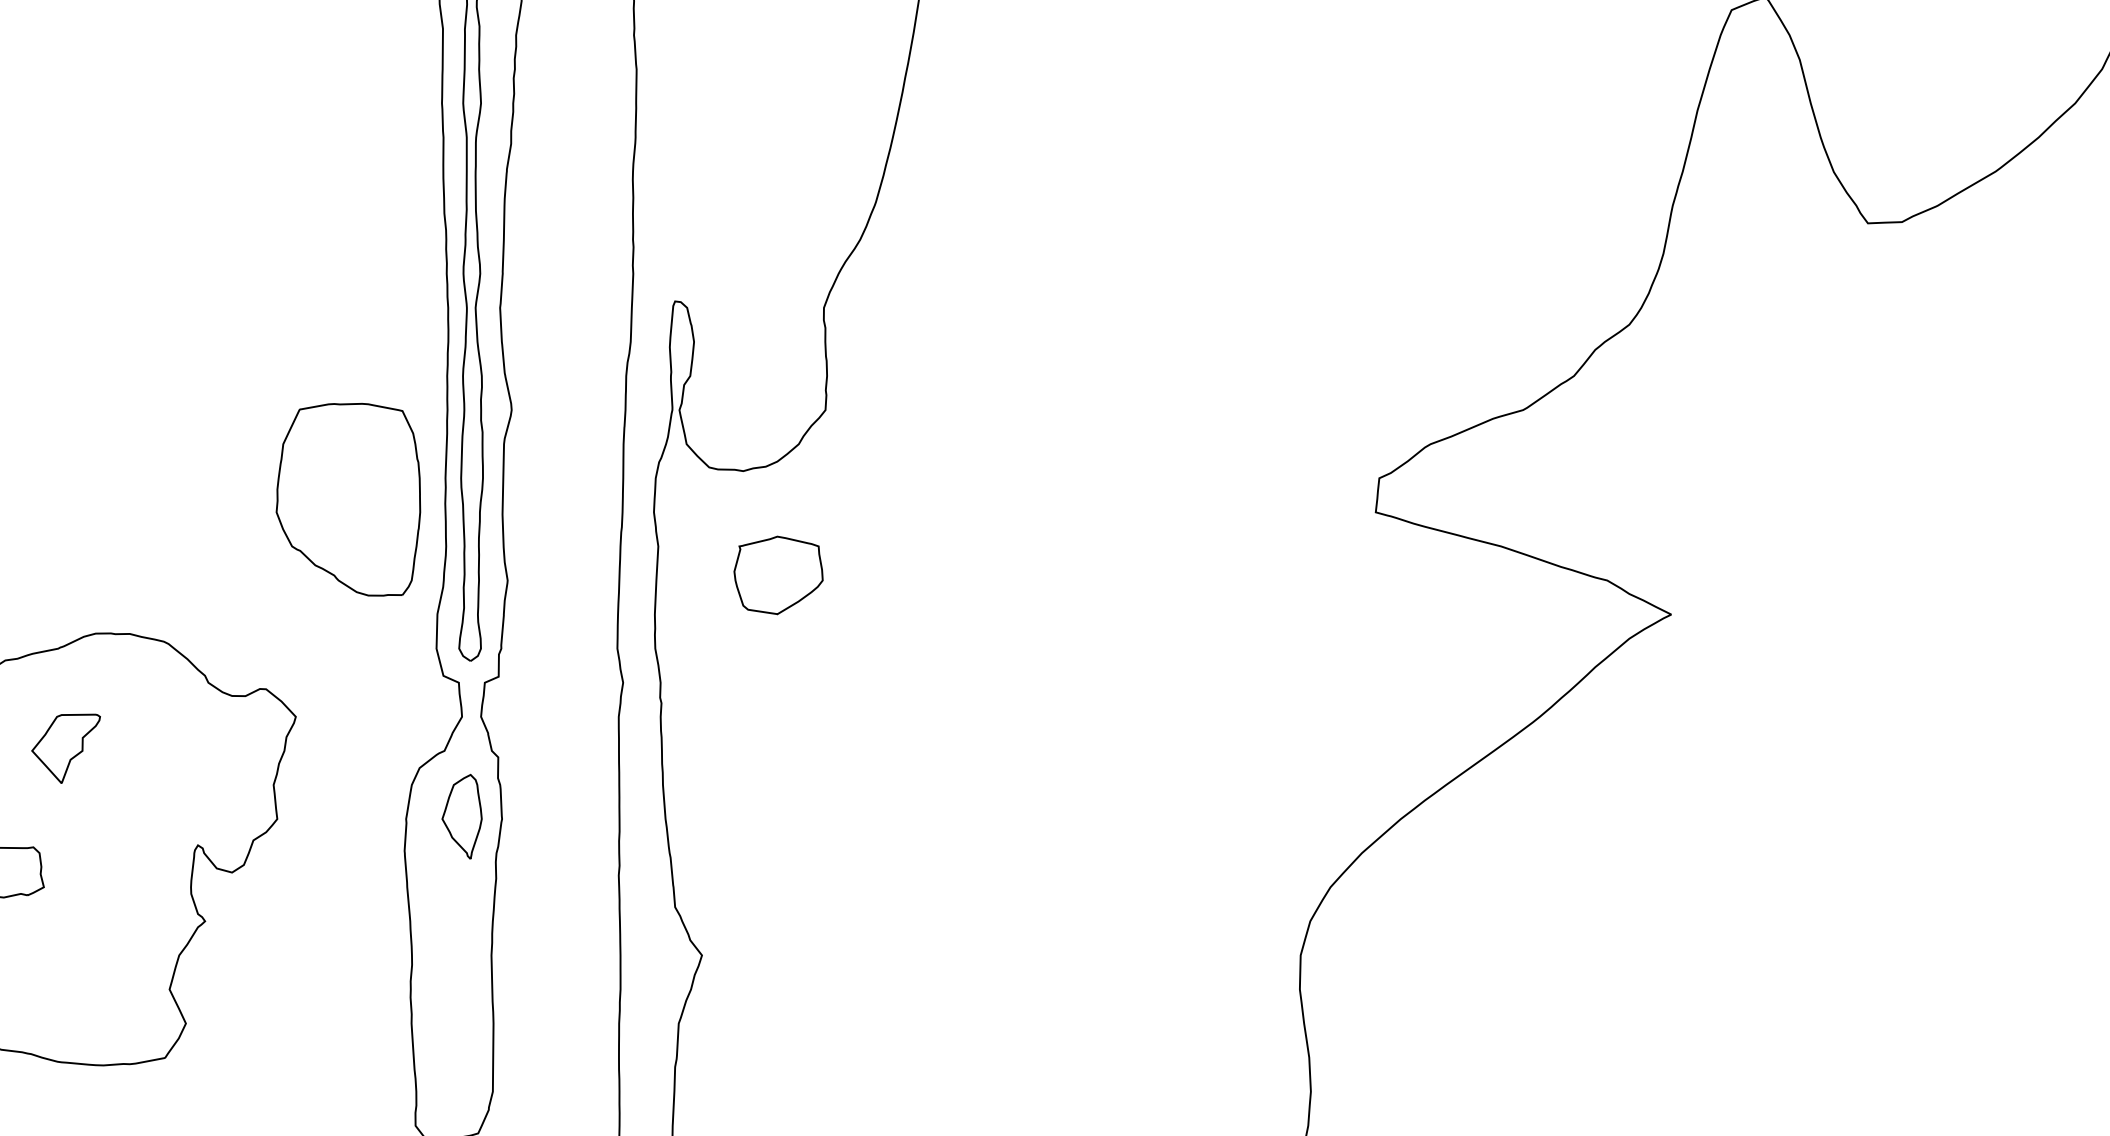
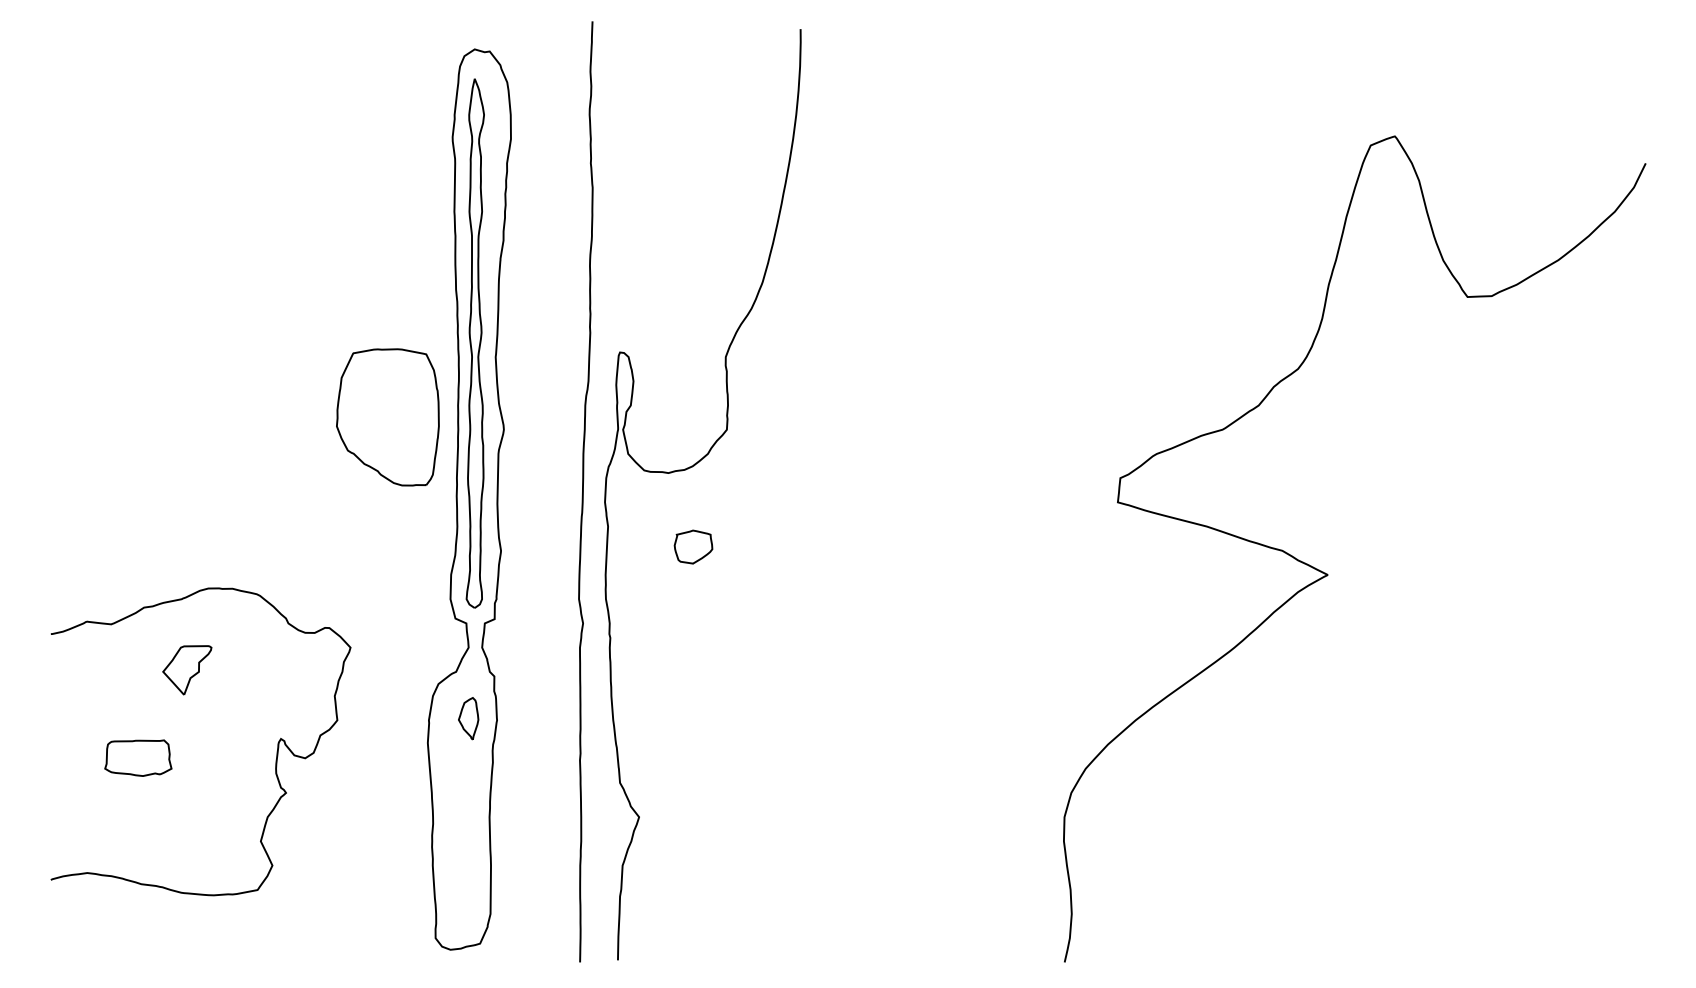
part: (347, 499) -> (387, 417), moved
part: (778, 574) -> (693, 546), size x0.6
part: (461, 816) -> (468, 718), size x0.7

